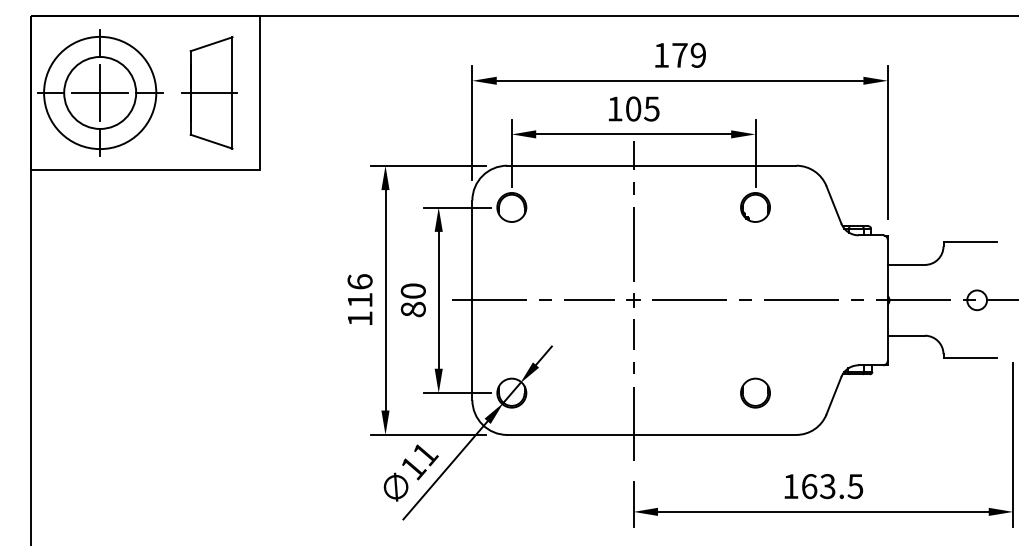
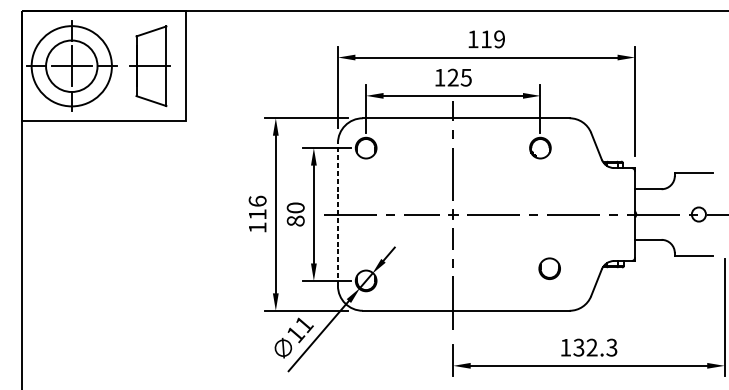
text: (679, 55) -> (486, 39), 179 -> 119
text: (633, 108) -> (453, 77), 105 -> 125
line: (472, 300) -> (338, 214), solid -> dashed
circle: (755, 392) -> (549, 268), moved
text: (832, 486) -> (595, 347), 163.5 -> 132.3

